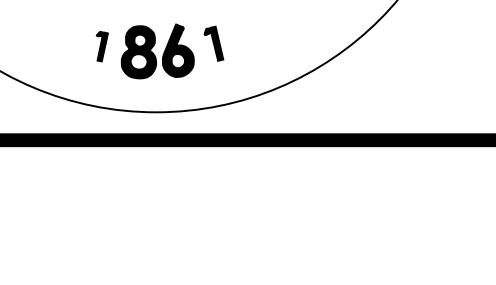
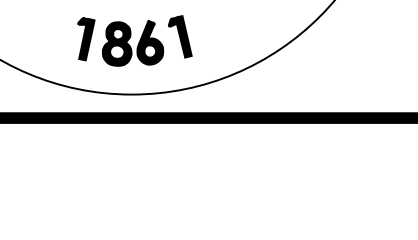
part: (214, 43) -> (180, 36), size x1.43
part: (102, 46) -> (86, 39), size x1.67

